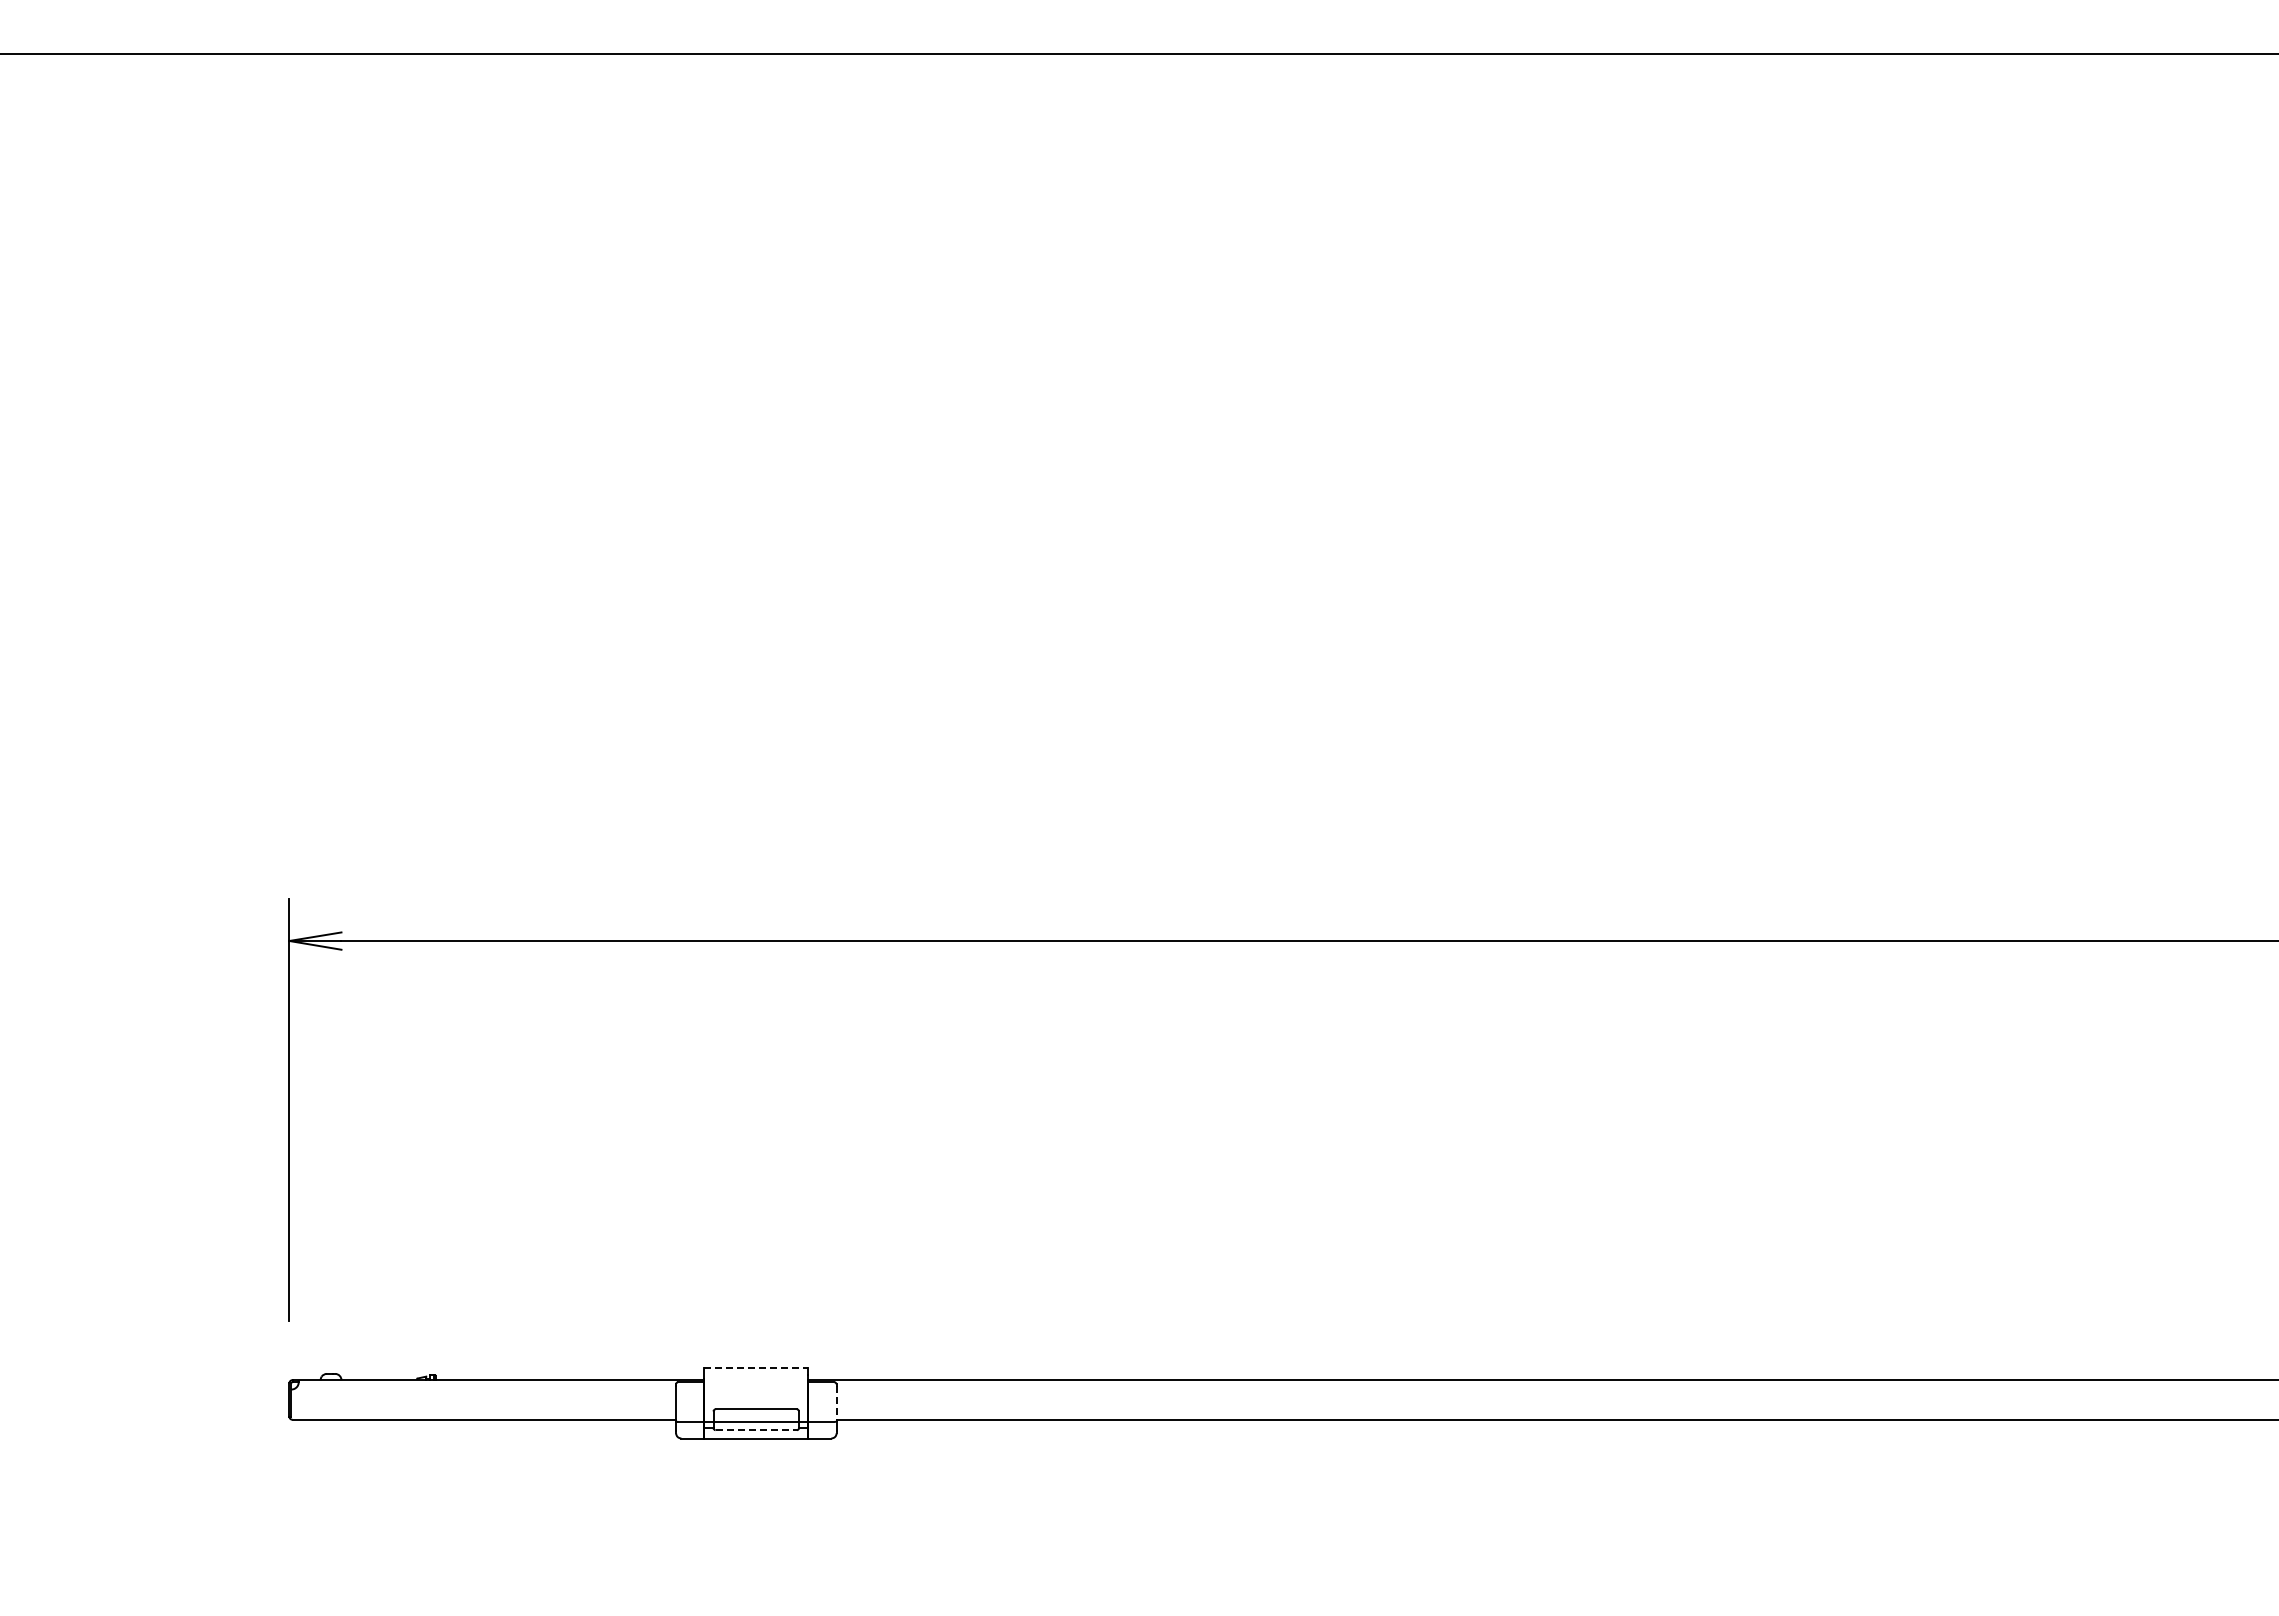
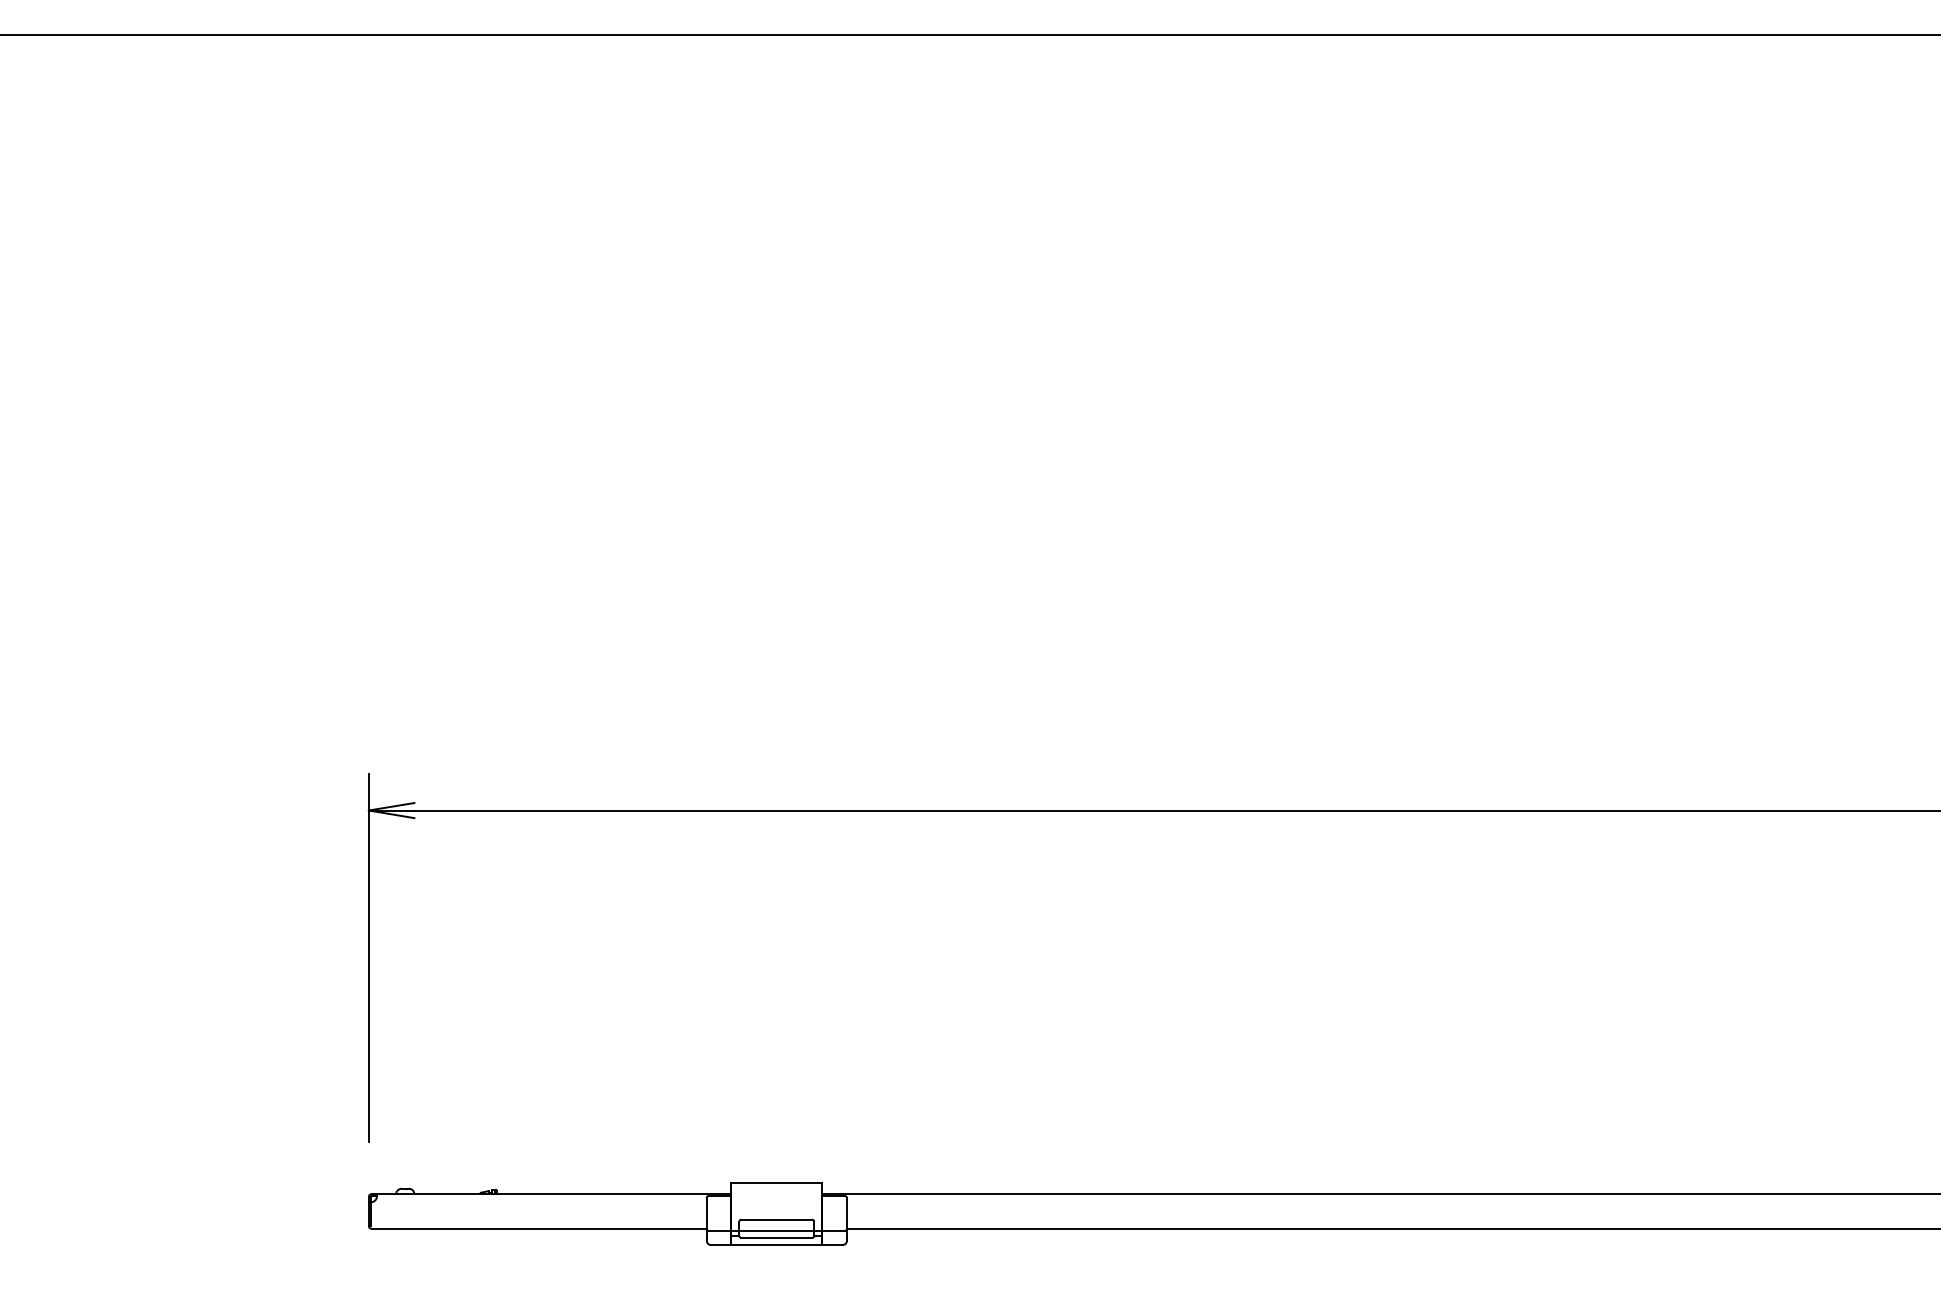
line: (756, 1367) -> (777, 1183), dashed -> solid
line: (836, 1404) -> (846, 1215), dashed -> solid
line: (756, 1430) -> (777, 1238), dashed -> solid

